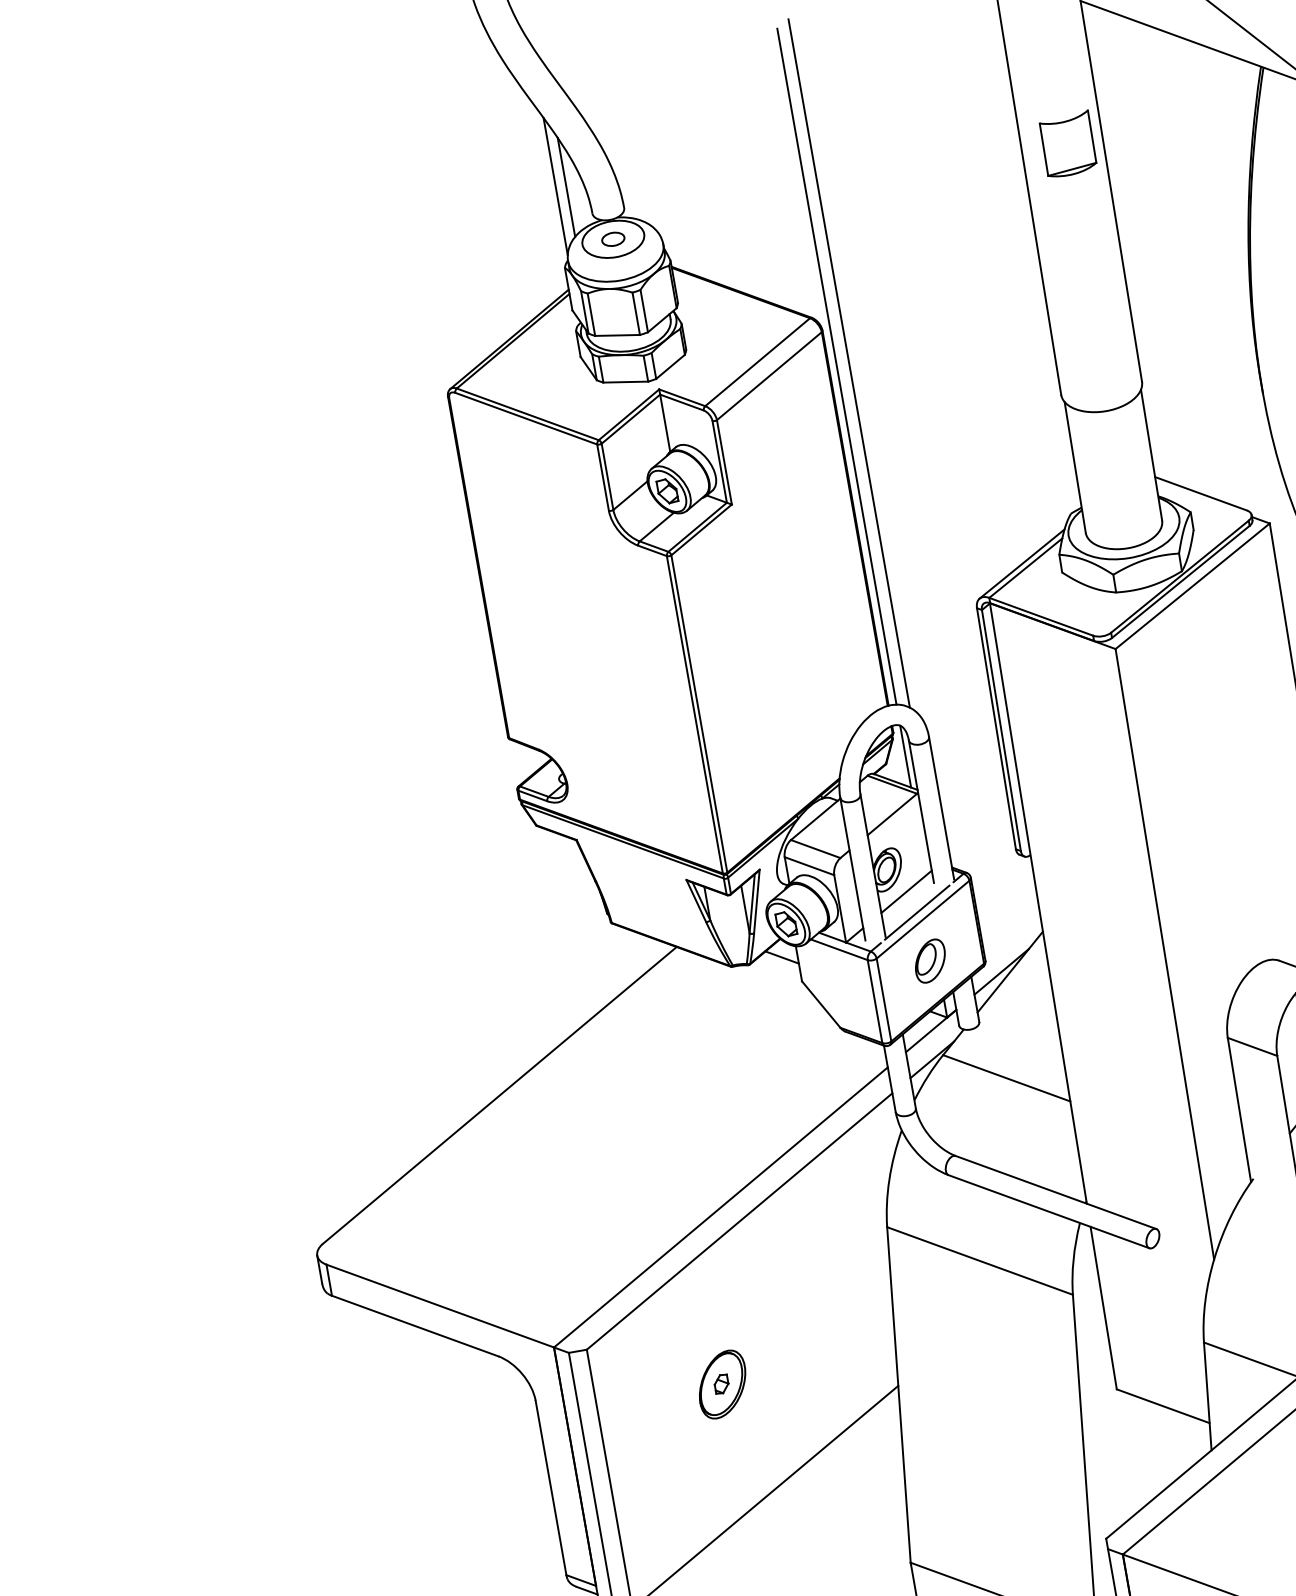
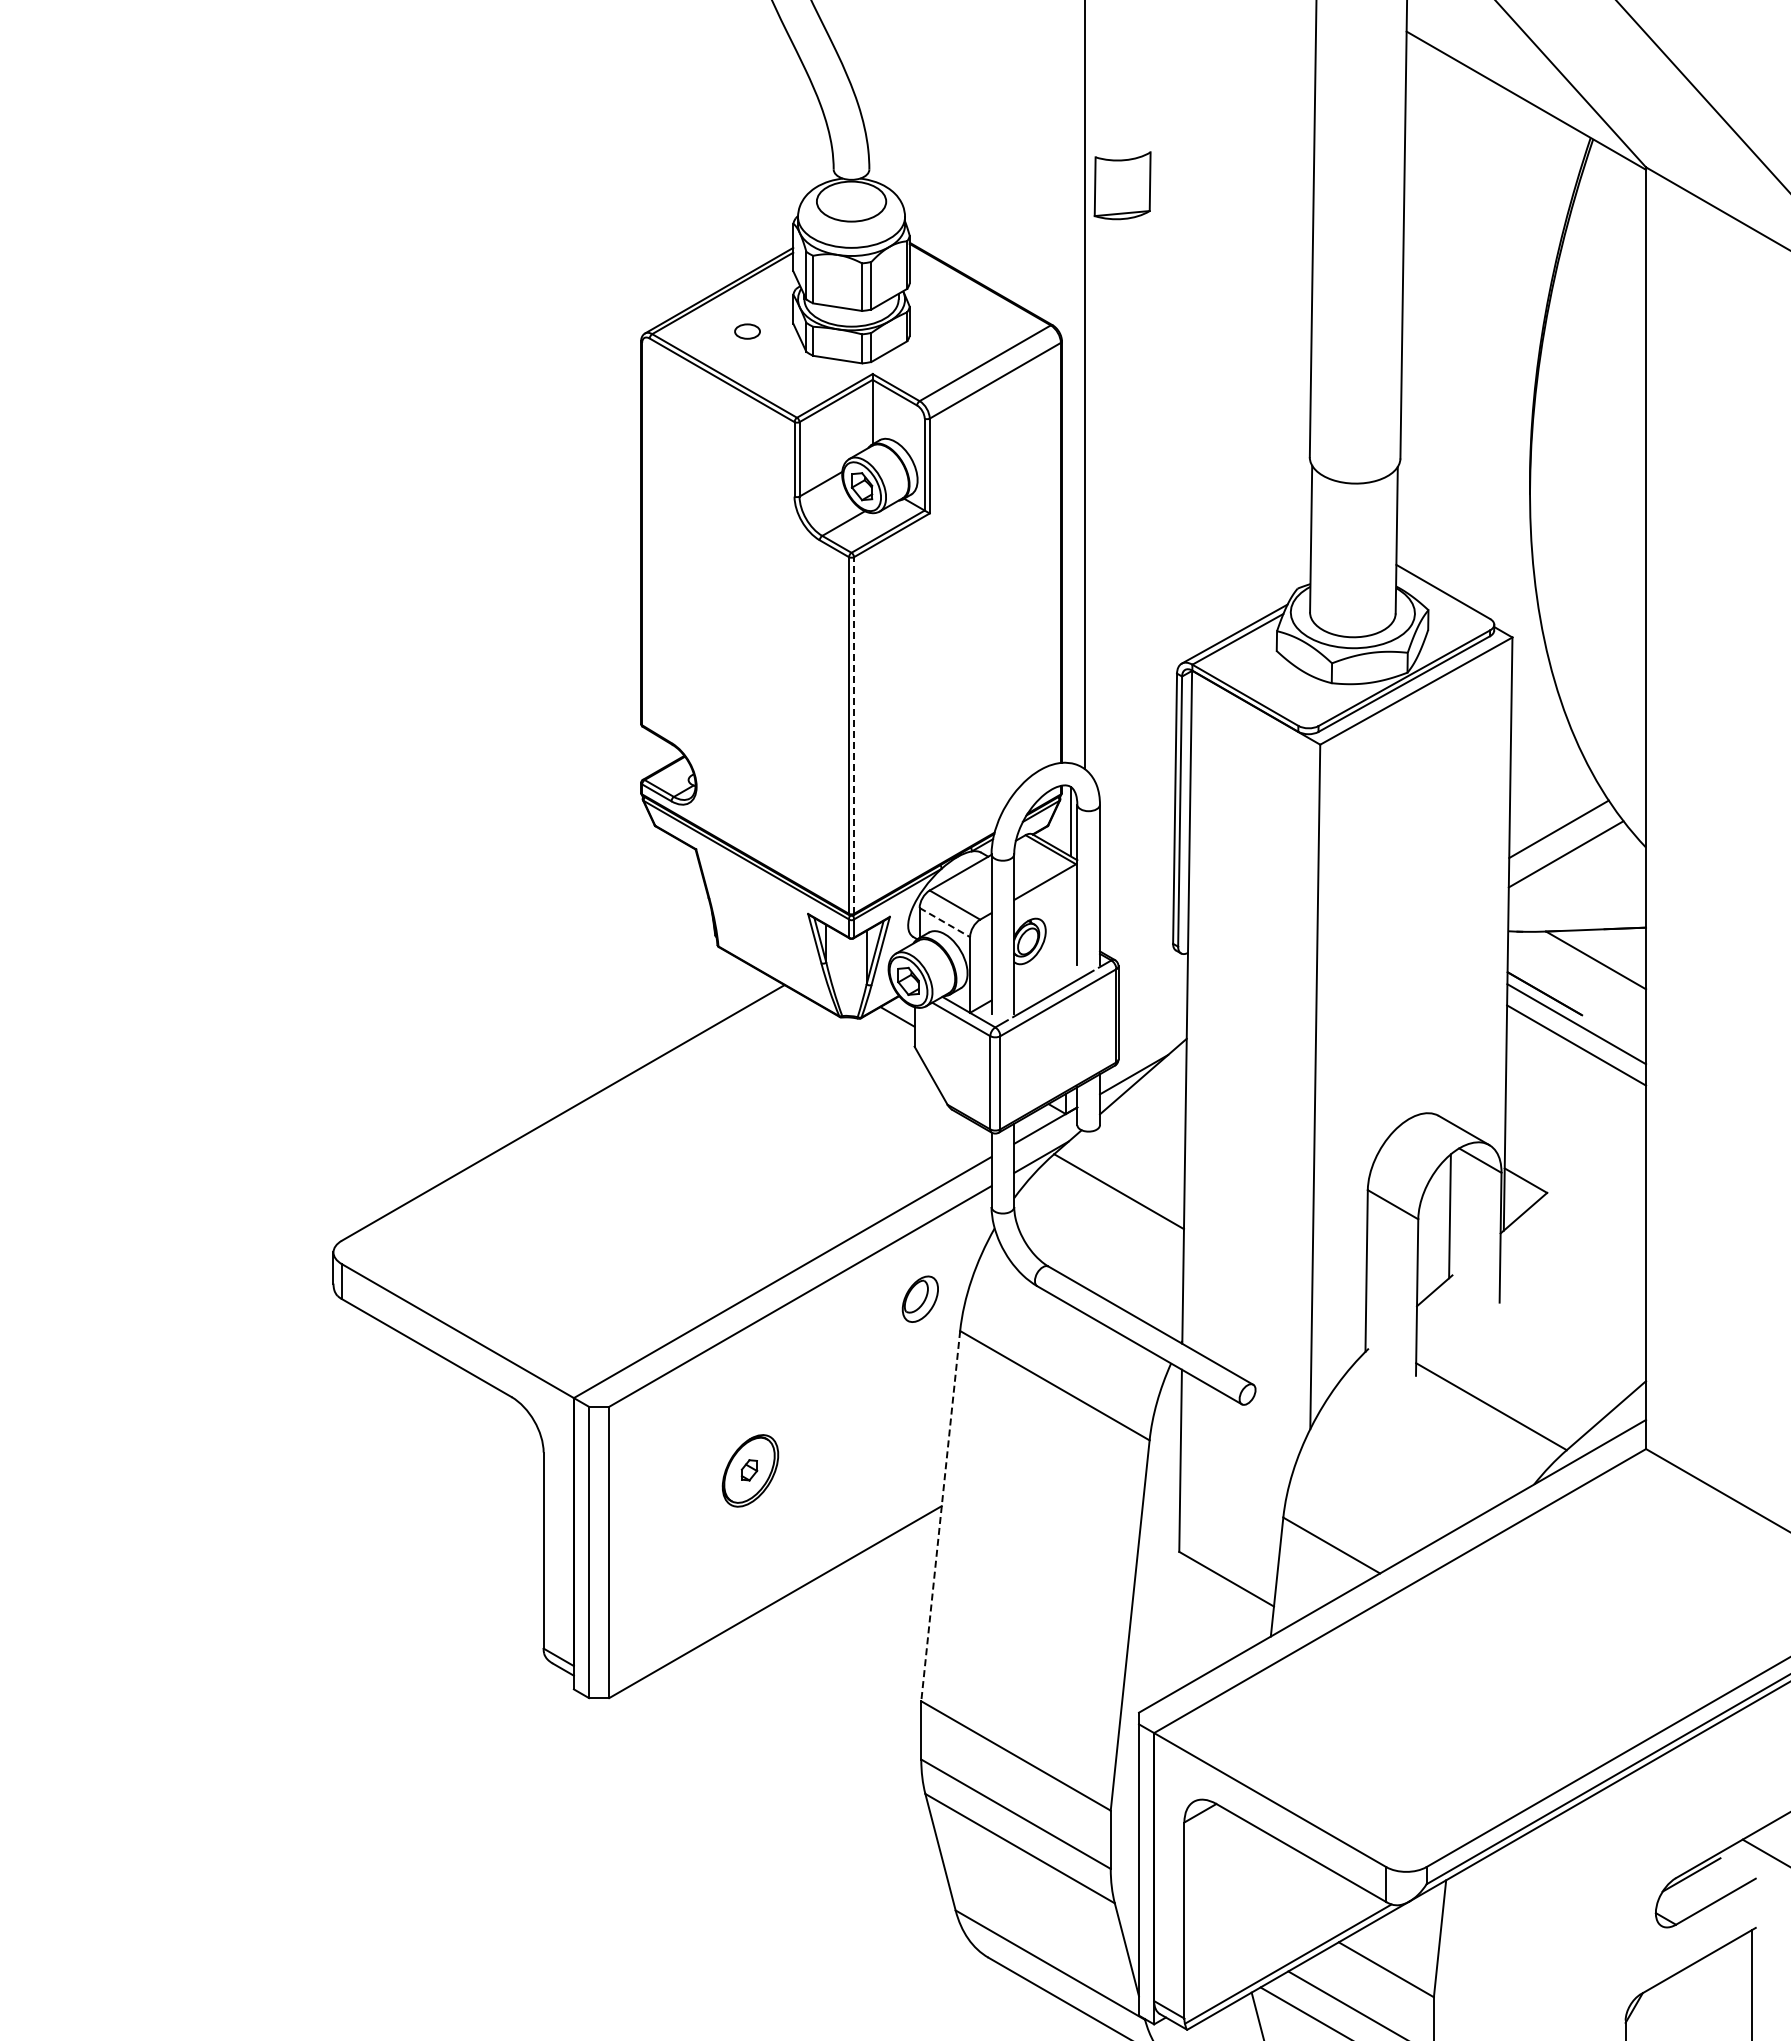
part: (1068, 144) -> (1122, 185), moved
line: (555, 186) -> (798, 132), removed
line: (566, 186) -> (810, 135), removed
part: (613, 239) -> (747, 331), moved
line: (836, 366) -> (1070, 383), removed
line: (699, 713) -> (854, 735), solid -> dashed
line: (810, 866) -> (945, 922), solid -> dashed
line: (906, 891) -> (1045, 968), removed
part: (929, 960) -> (919, 1298), moved
line: (898, 1395) -> (940, 1516), solid -> dashed

